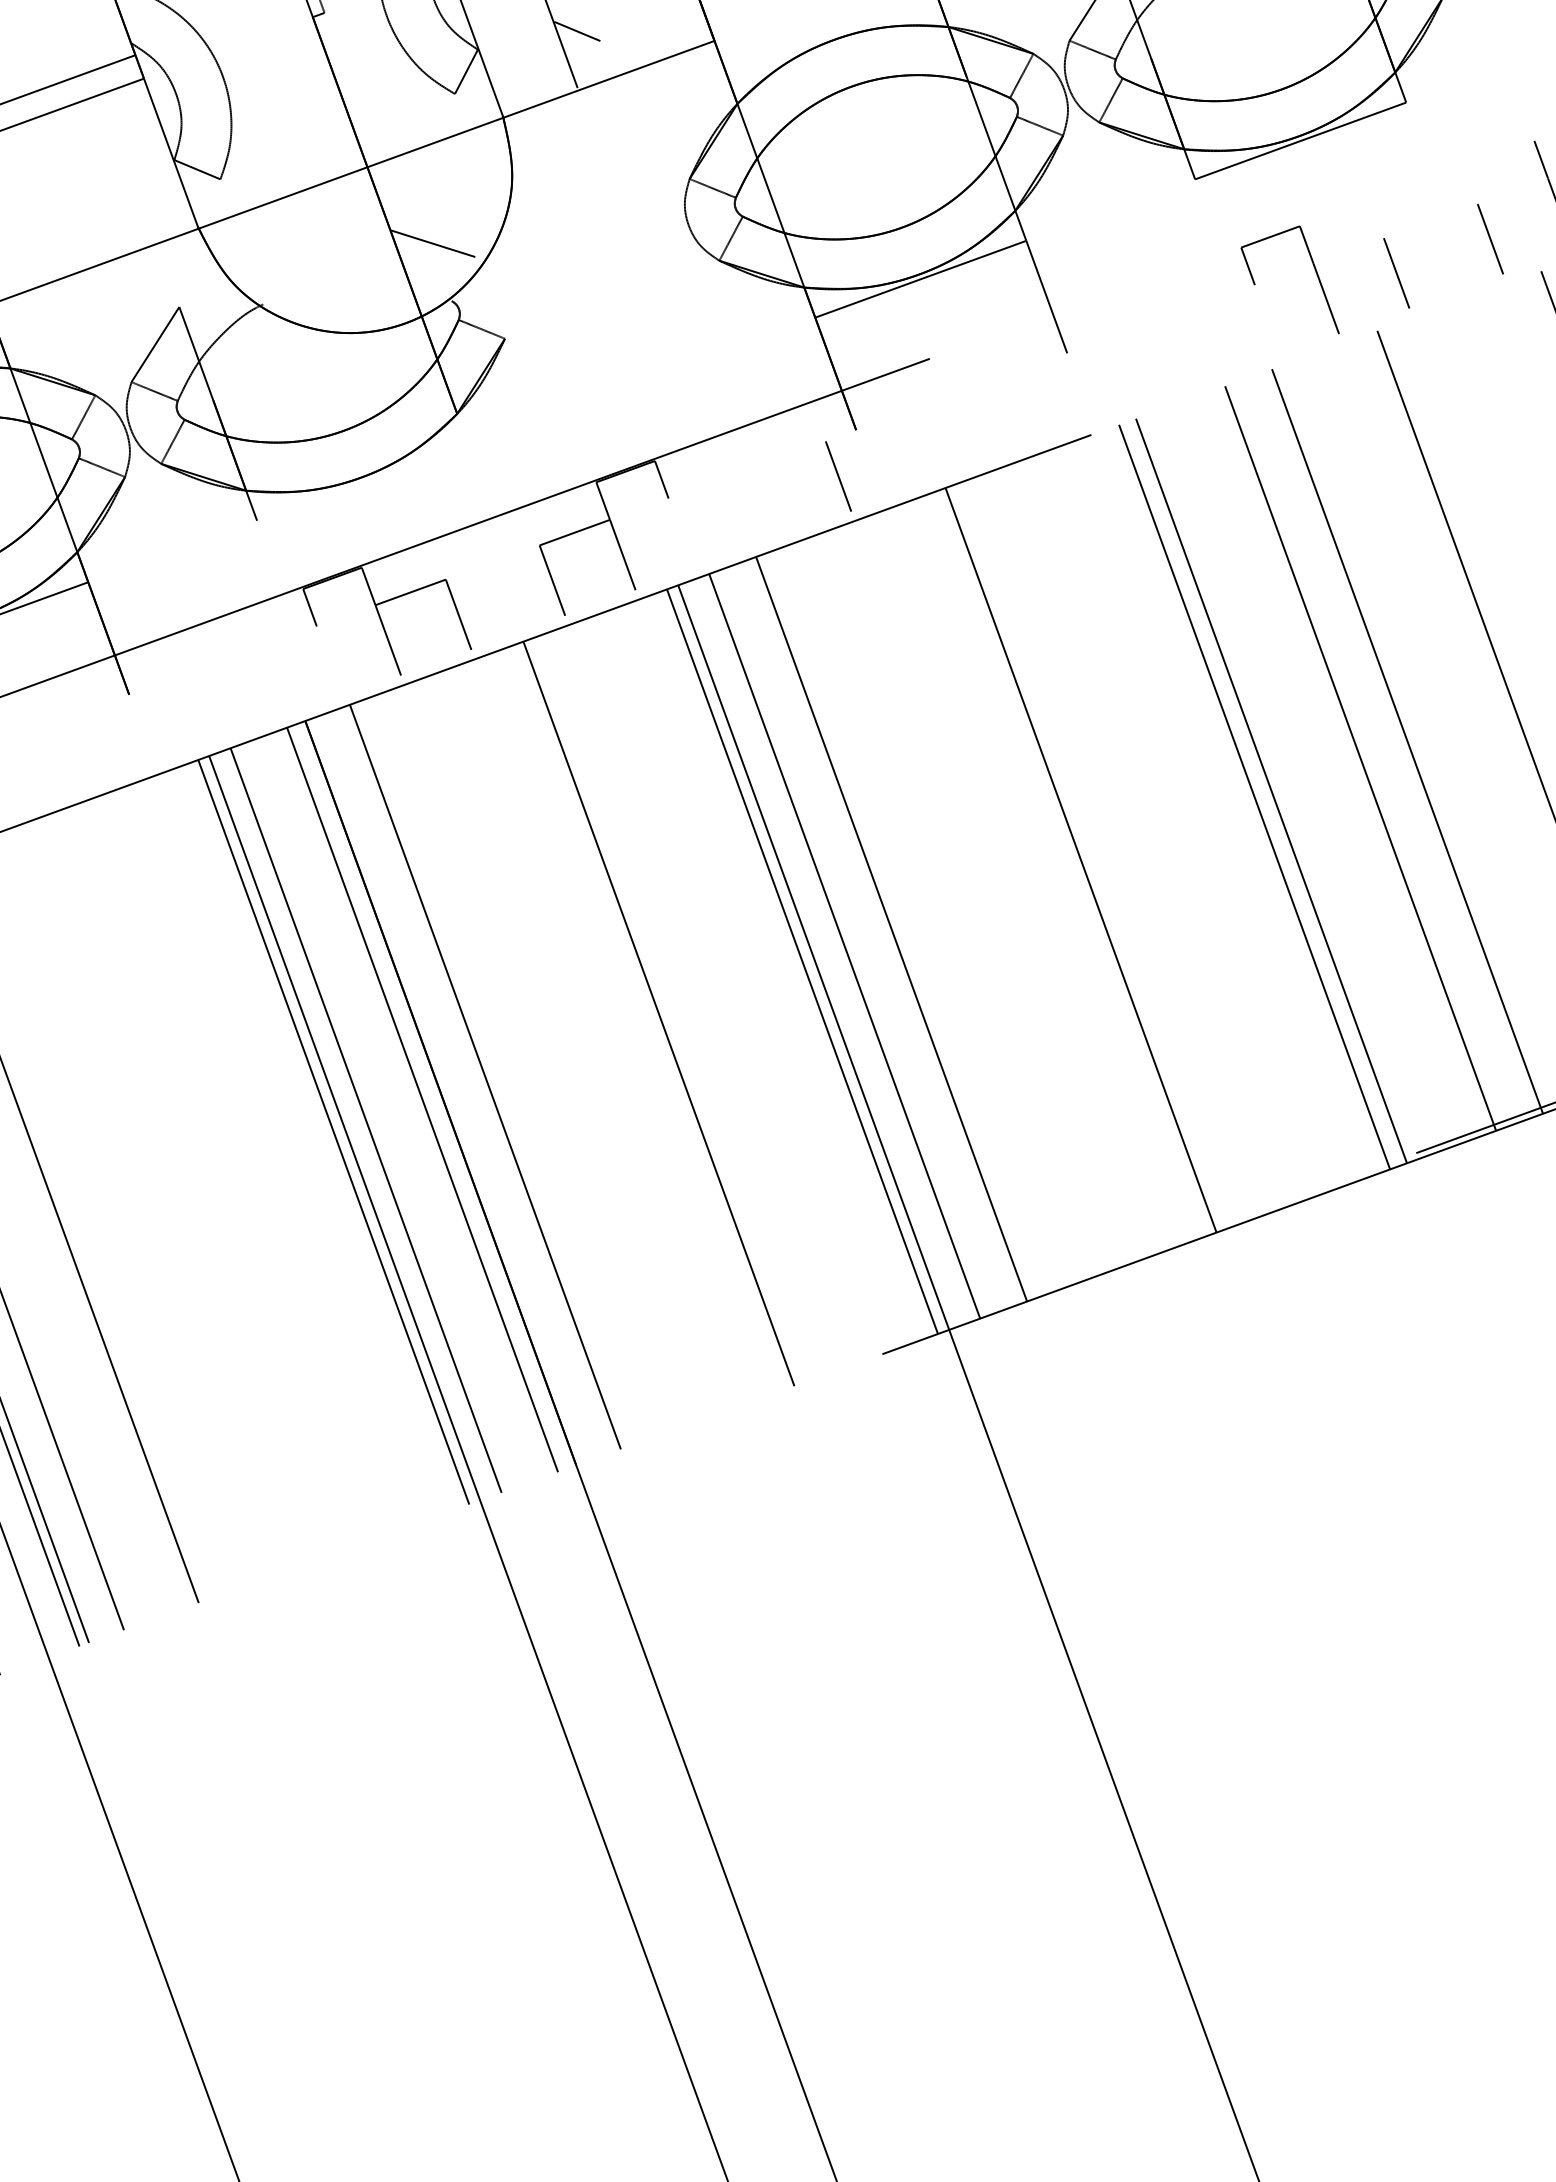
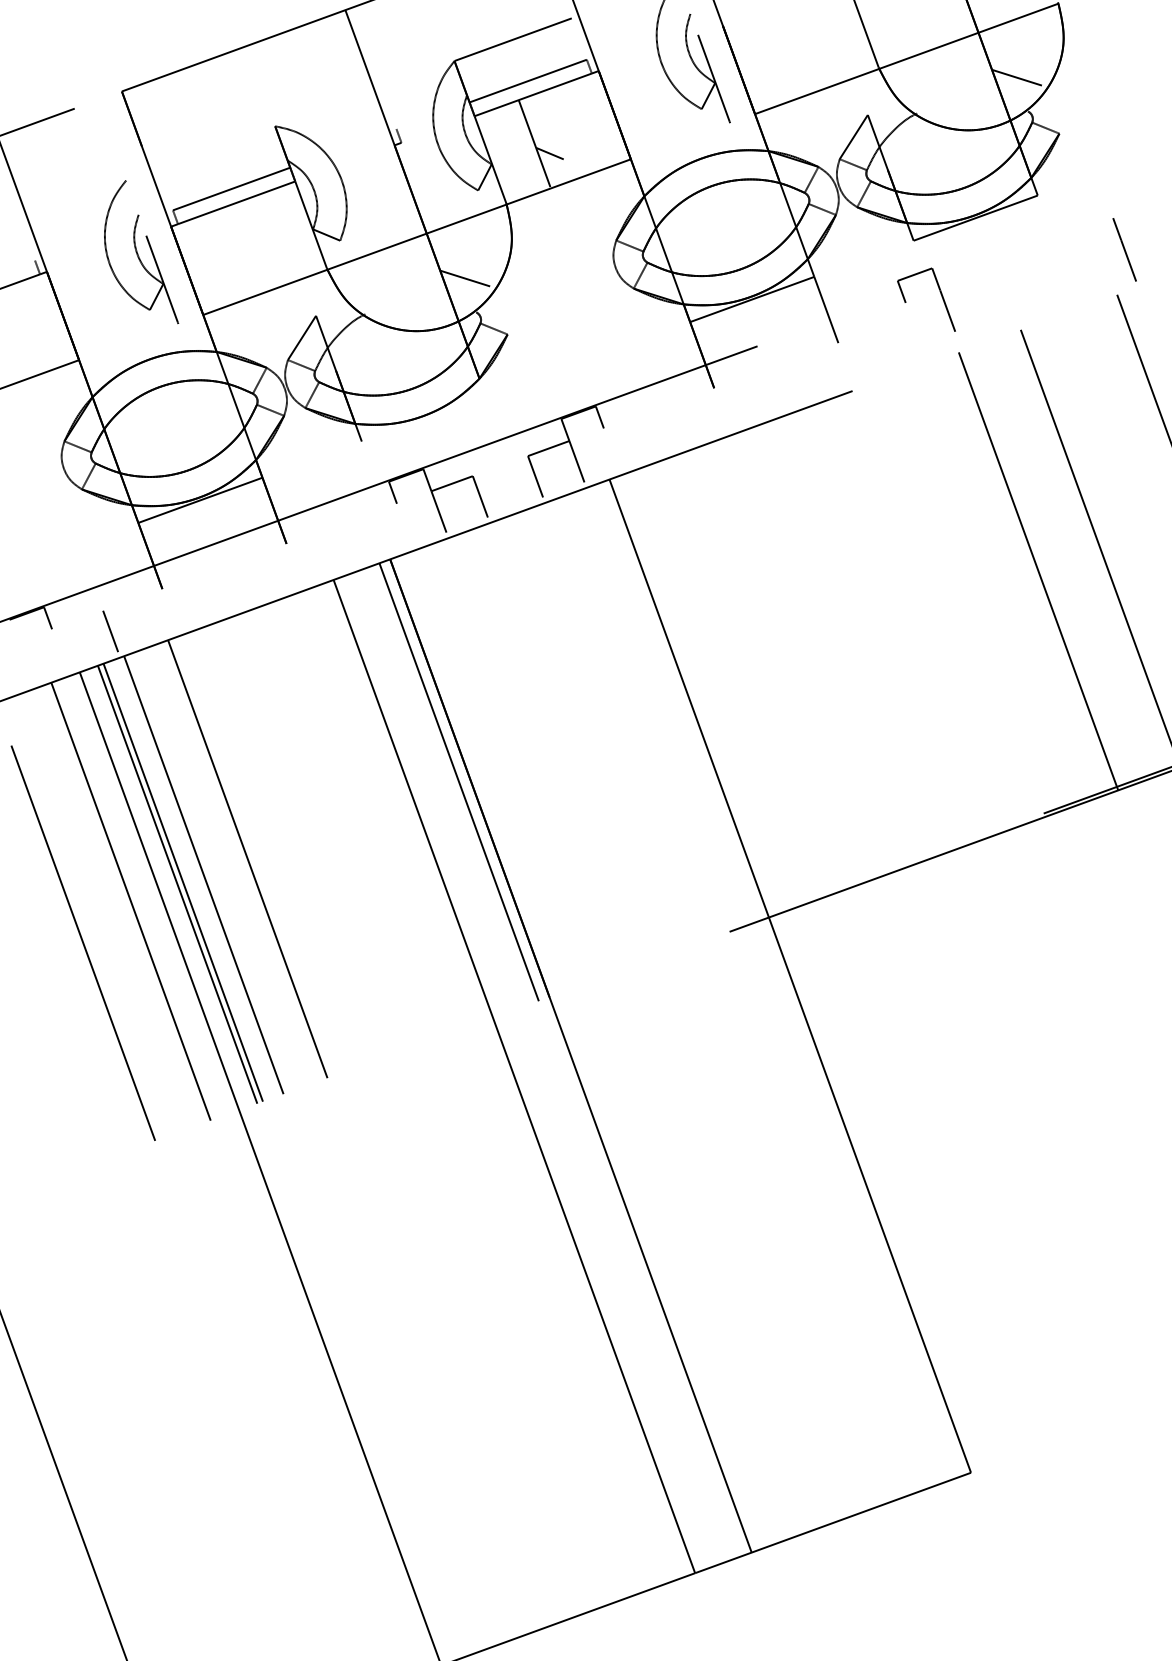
line: (1489, 238) -> (1086, 275), removed
part: (1313, 270) -> (940, 294), moved
line: (1395, 272) -> (1031, 295), removed
line: (837, 476) -> (703, 415), removed
line: (1359, 758) -> (1010, 581), removed
line: (1271, 790) -> (958, 600), removed
line: (1254, 797) -> (948, 604), removed
line: (1081, 860) -> (846, 641), removed
line: (890, 928) -> (734, 681), removed
line: (844, 945) -> (707, 691), removed
line: (802, 960) -> (682, 700), removed
line: (657, 1013) -> (597, 731), removed
line: (484, 1076) -> (495, 768), removed
line: (365, 1120) -> (425, 794), removed
line: (333, 1132) -> (406, 801), removed

